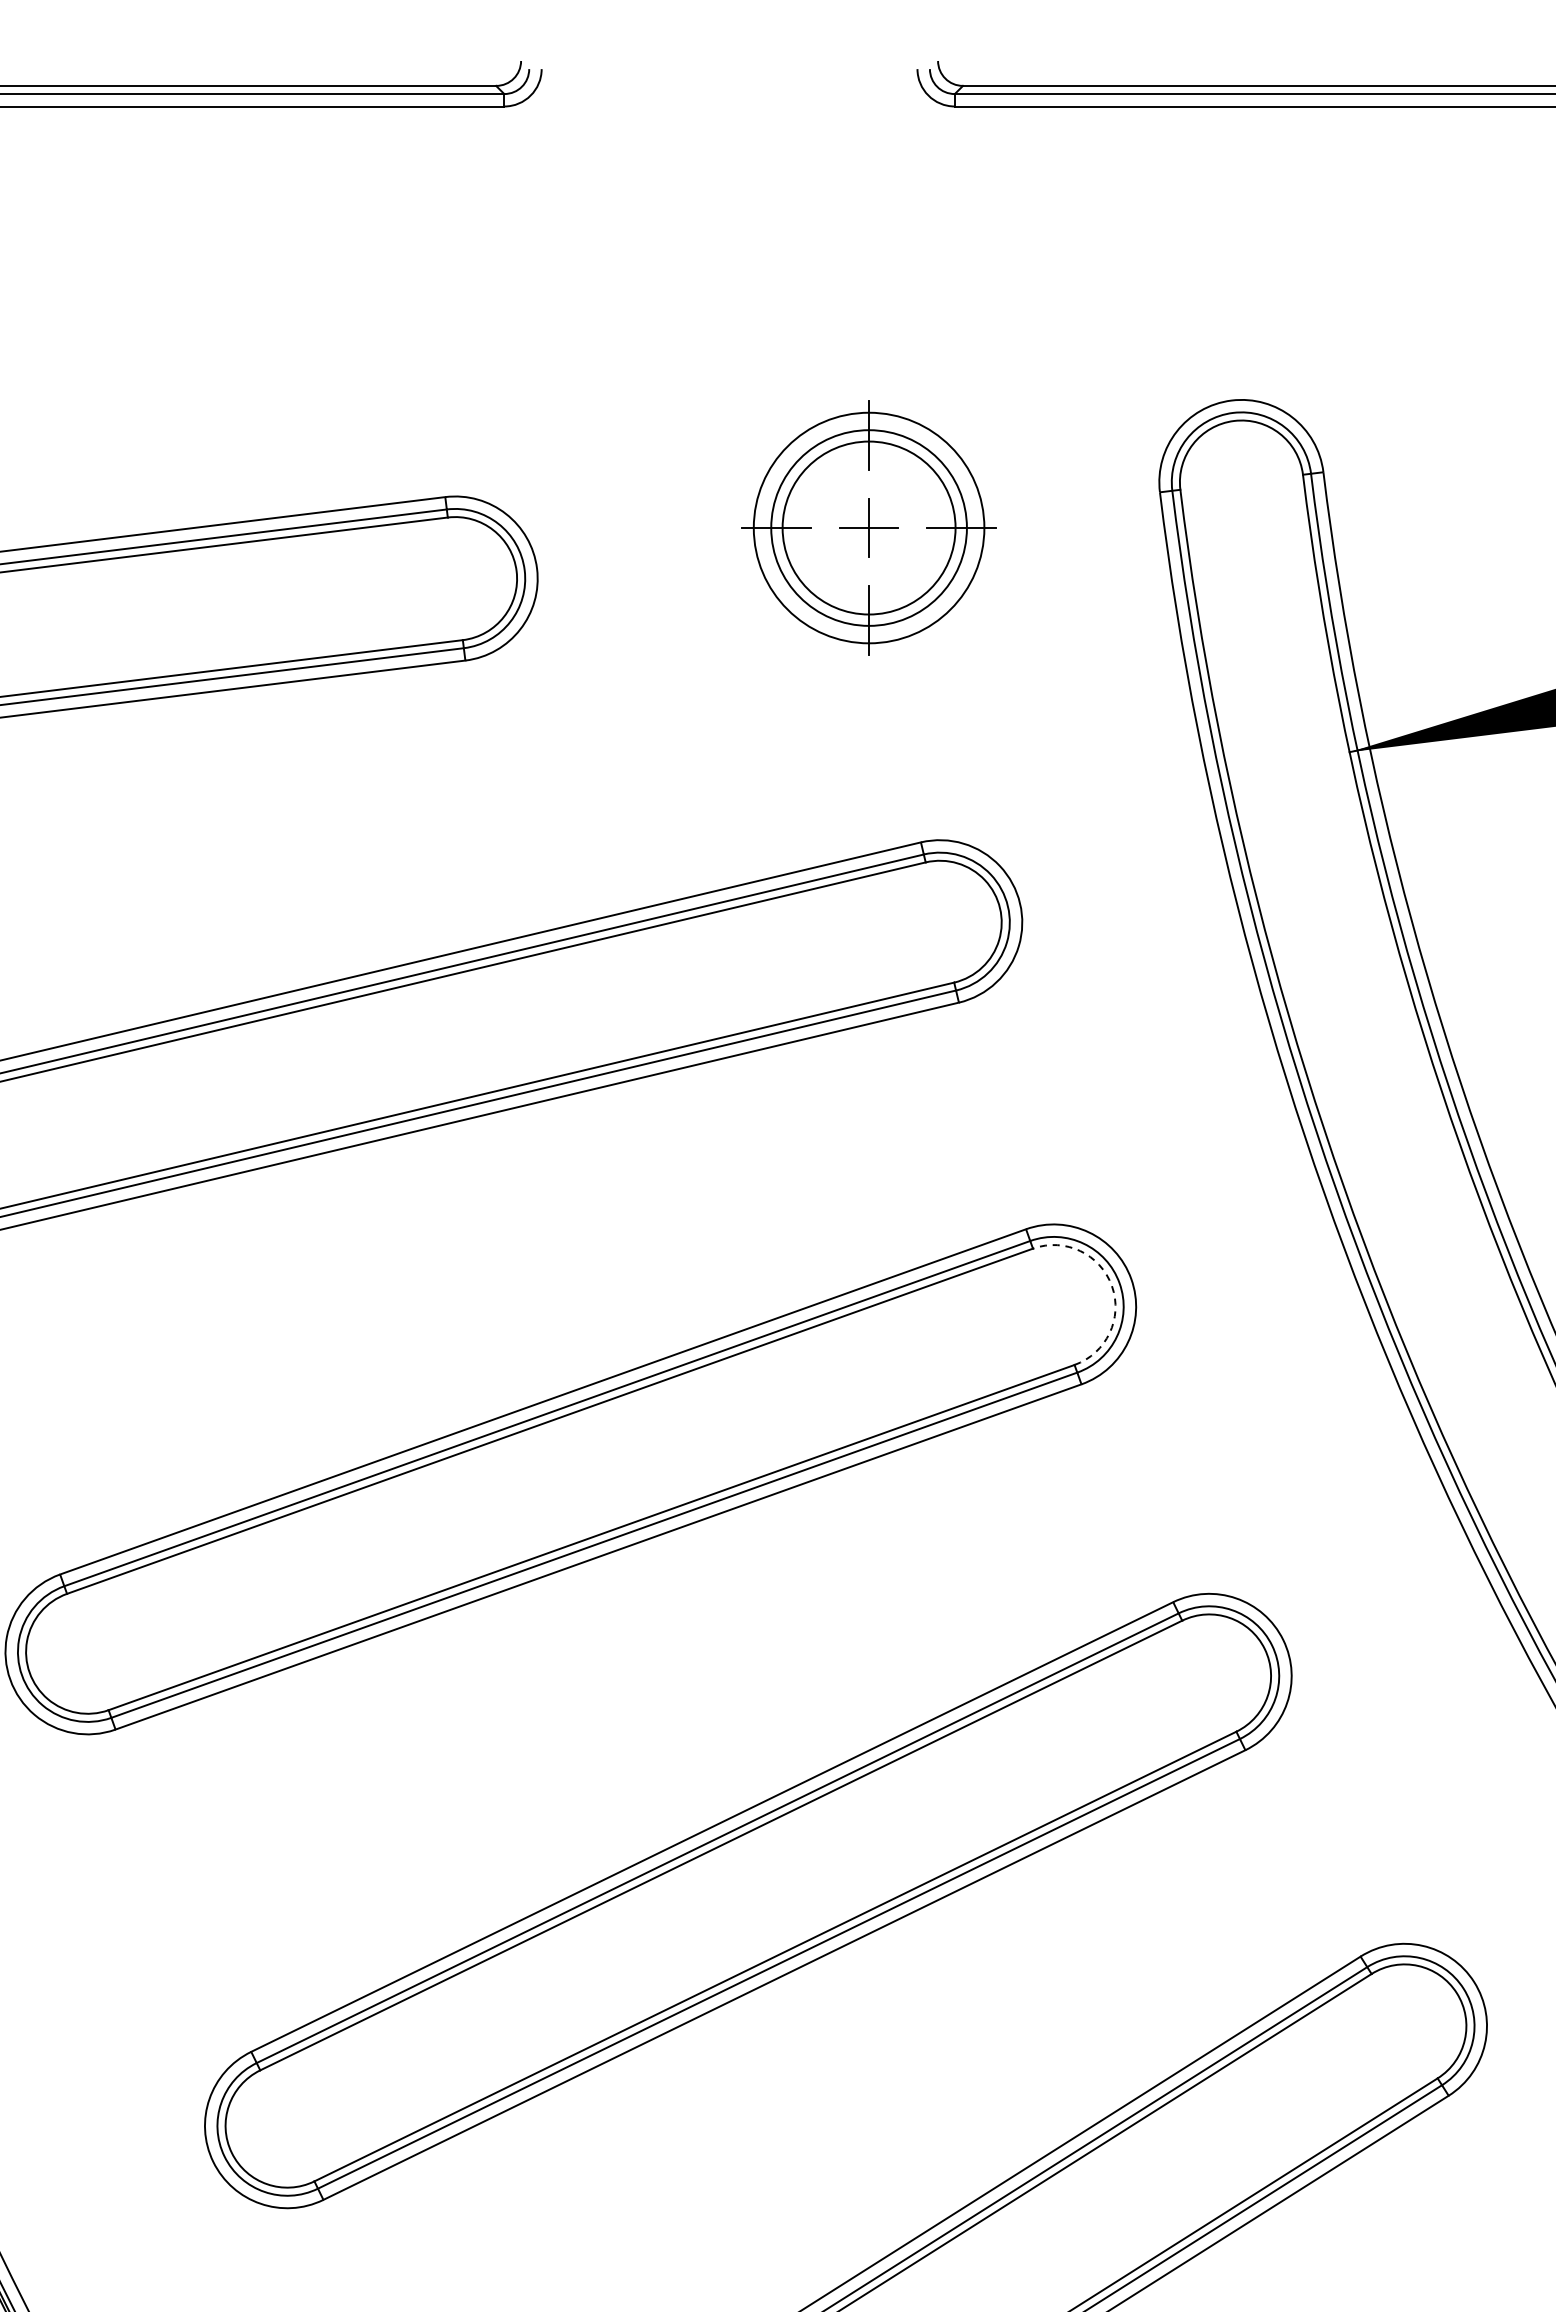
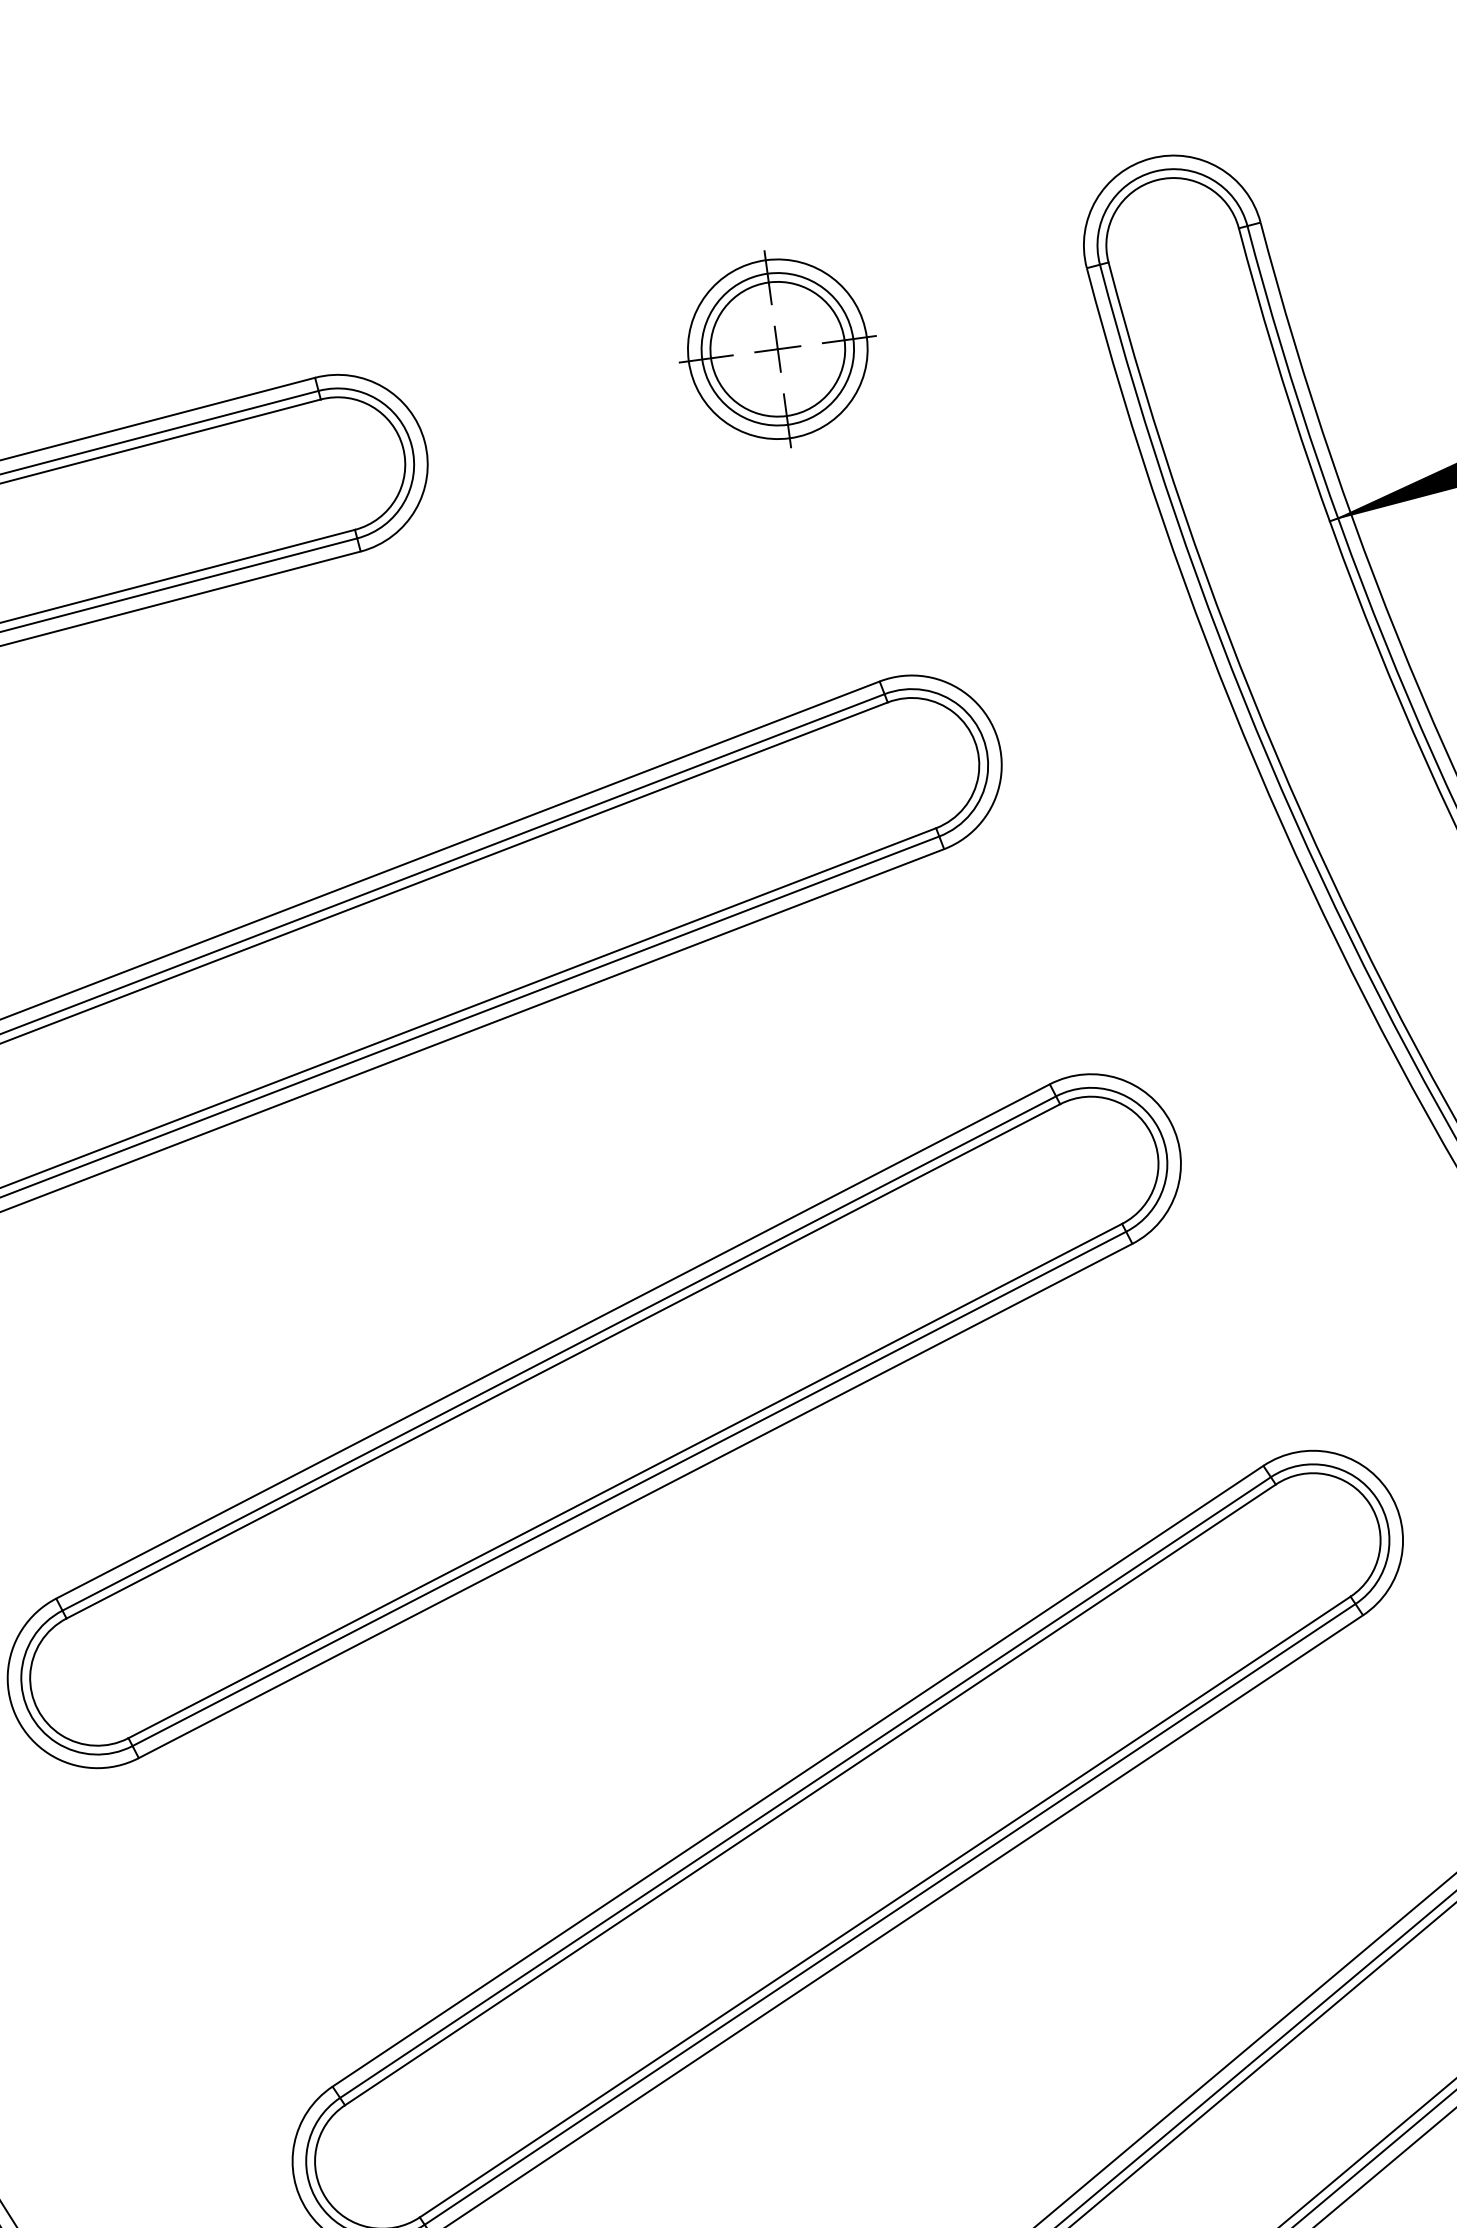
part: (869, 527) -> (778, 348), size x0.71
arc: (1111, 1286) -> (1150, 1133), dashed -> solid

